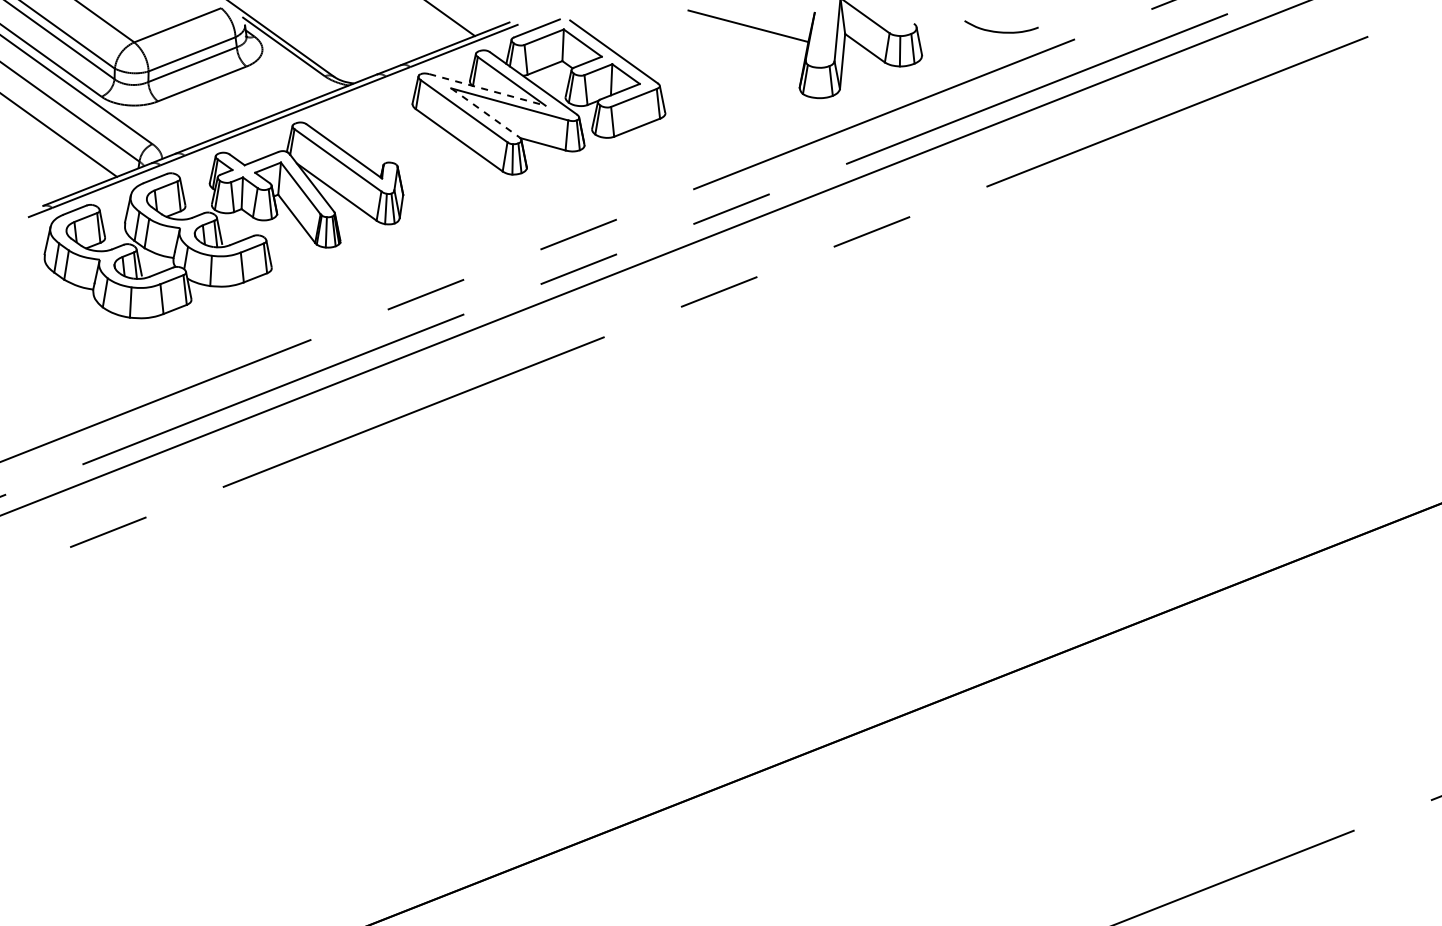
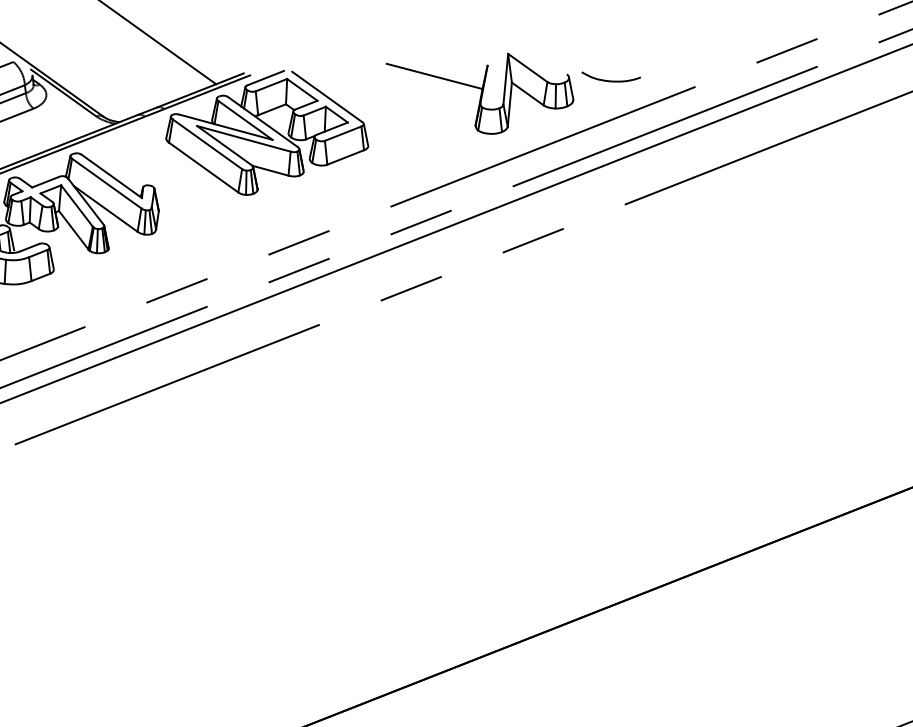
curve: (1001, 31) -> (611, 80), moved
line: (487, 90) -> (226, 127), dashed -> solid
line: (485, 113) -> (224, 146), dashed -> solid

